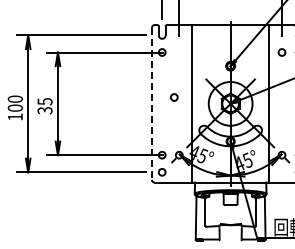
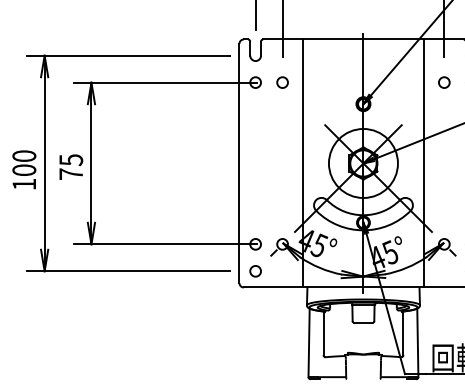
circle: (174, 97) -> (282, 82), moved
line: (151, 103) -> (238, 162), dashed -> solid
text: (44, 110) -> (70, 173), 35 -> 75

